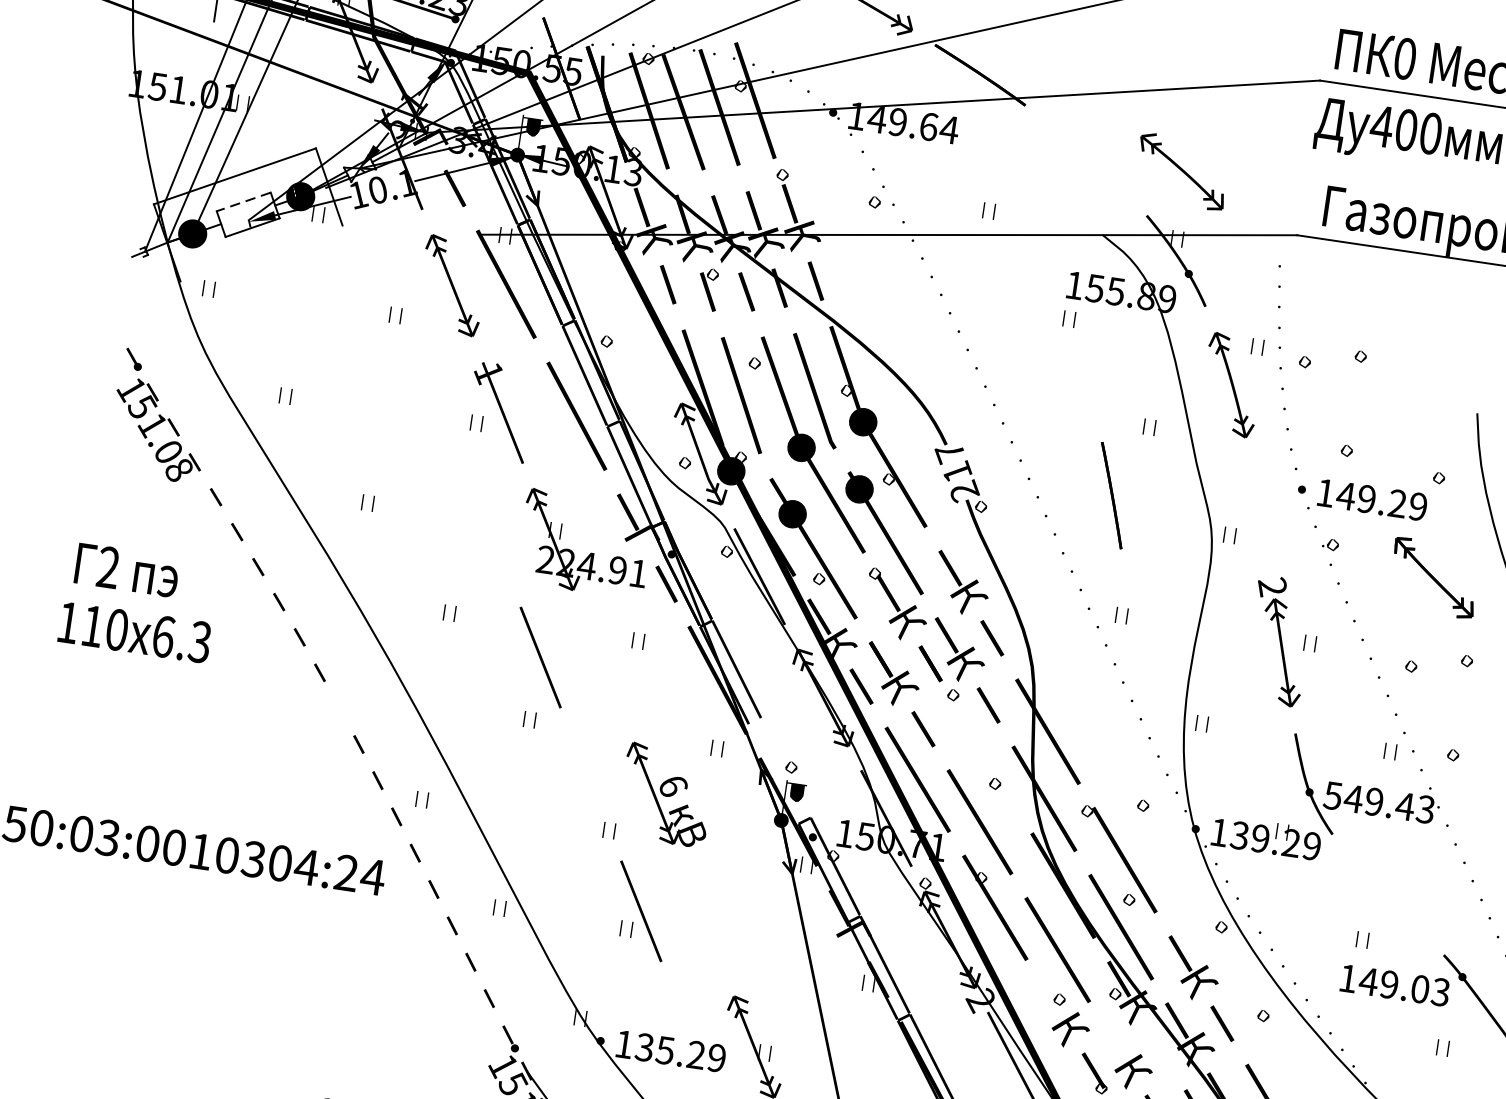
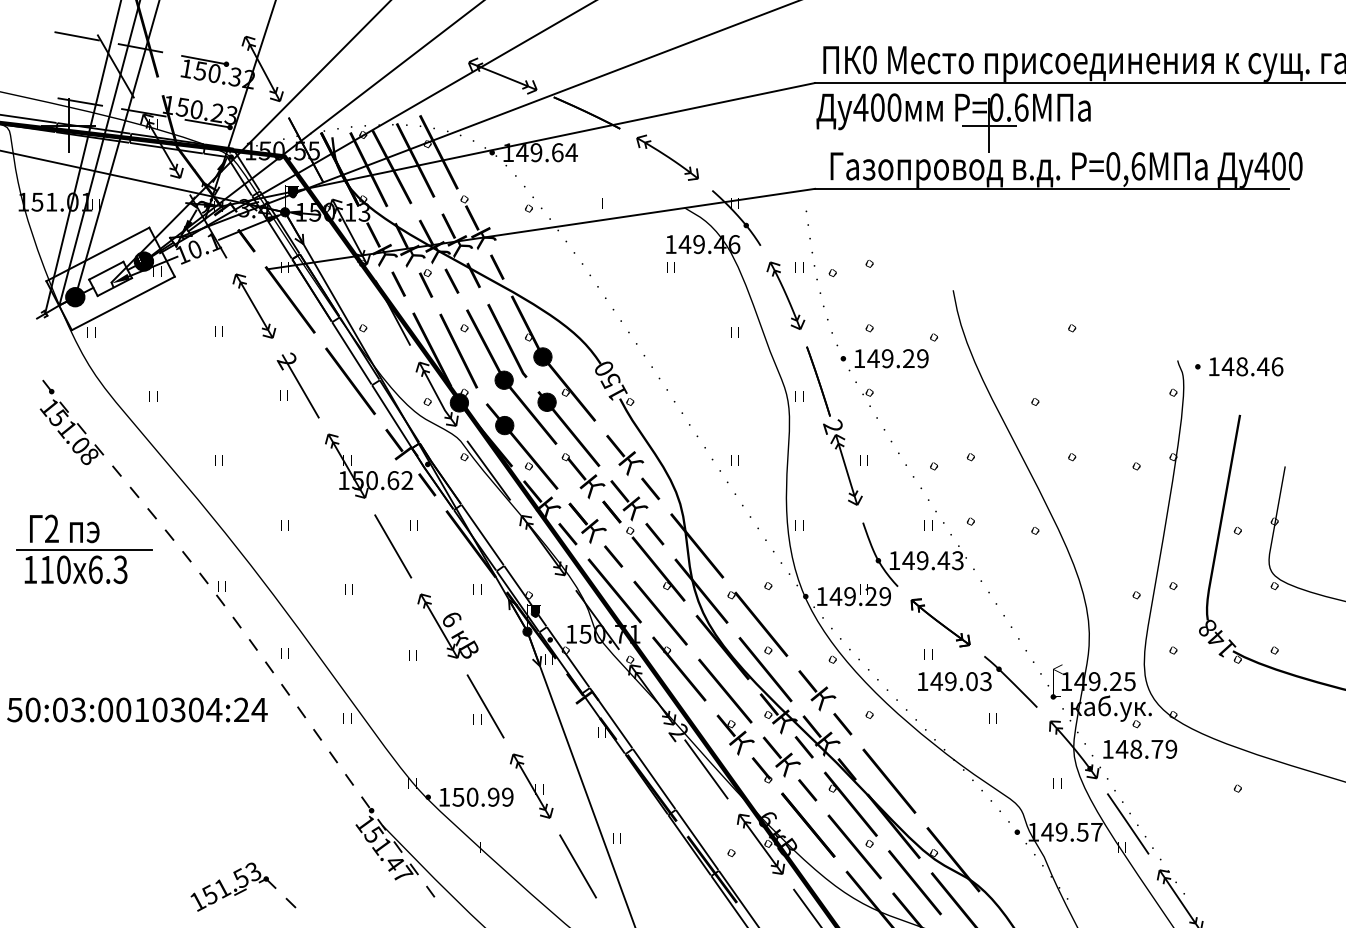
part: (1181, 171) -> (667, 157), moved
line: (242, 201) -> (105, 270), dashed -> solid
line: (260, 253) -> (122, 303), added
text: (1130, 293) -> (709, 244), 155.89 -> 149.46
fill: (652, 326) -> (392, 313), added
text: (487, 373) -> (286, 361), 1 -> 2
text: (956, 472) -> (610, 381), 217 -> 150
line: (1111, 495) -> (818, 381), moved
text: (591, 566) -> (375, 480), 224.91 -> 150.62
part: (1434, 577) -> (940, 622), moved
line: (151, 606) -> (84, 550), added
line: (541, 657) -> (393, 546), moved
part: (340, 698) -> (220, 593), added
fill: (986, 757) -> (658, 569), added
fill: (779, 770) -> (521, 598), added
text: (1333, 795) -> (894, 560), 549.43 -> 149.43
text: (1239, 835) -> (835, 596), 139.29 -> 149.29
part: (641, 911) -> (485, 706), moved
fill: (1052, 1000) -> (726, 725), added
fill: (1114, 1042) -> (772, 747), added
fill: (1161, 1048) -> (804, 746), added
text: (671, 1050) -> (476, 796), 135.29 -> 150.99

